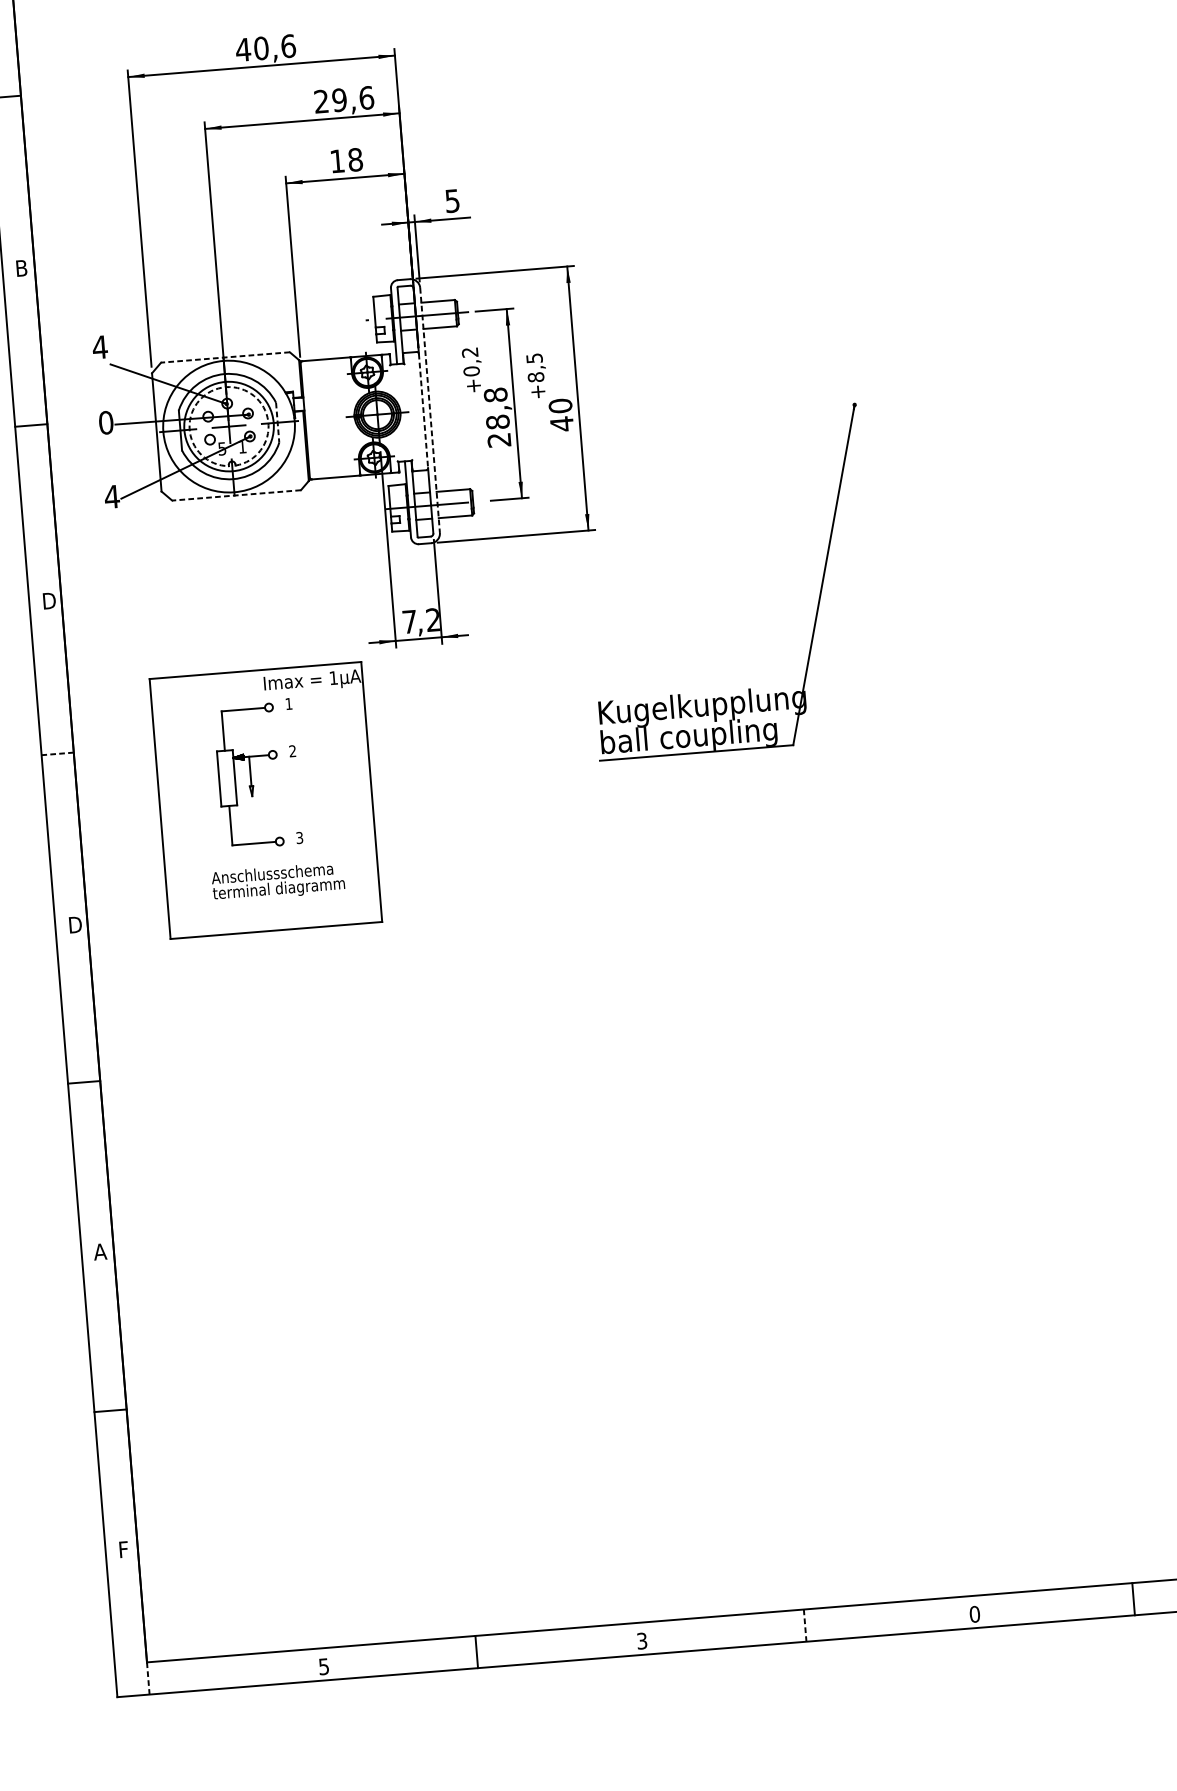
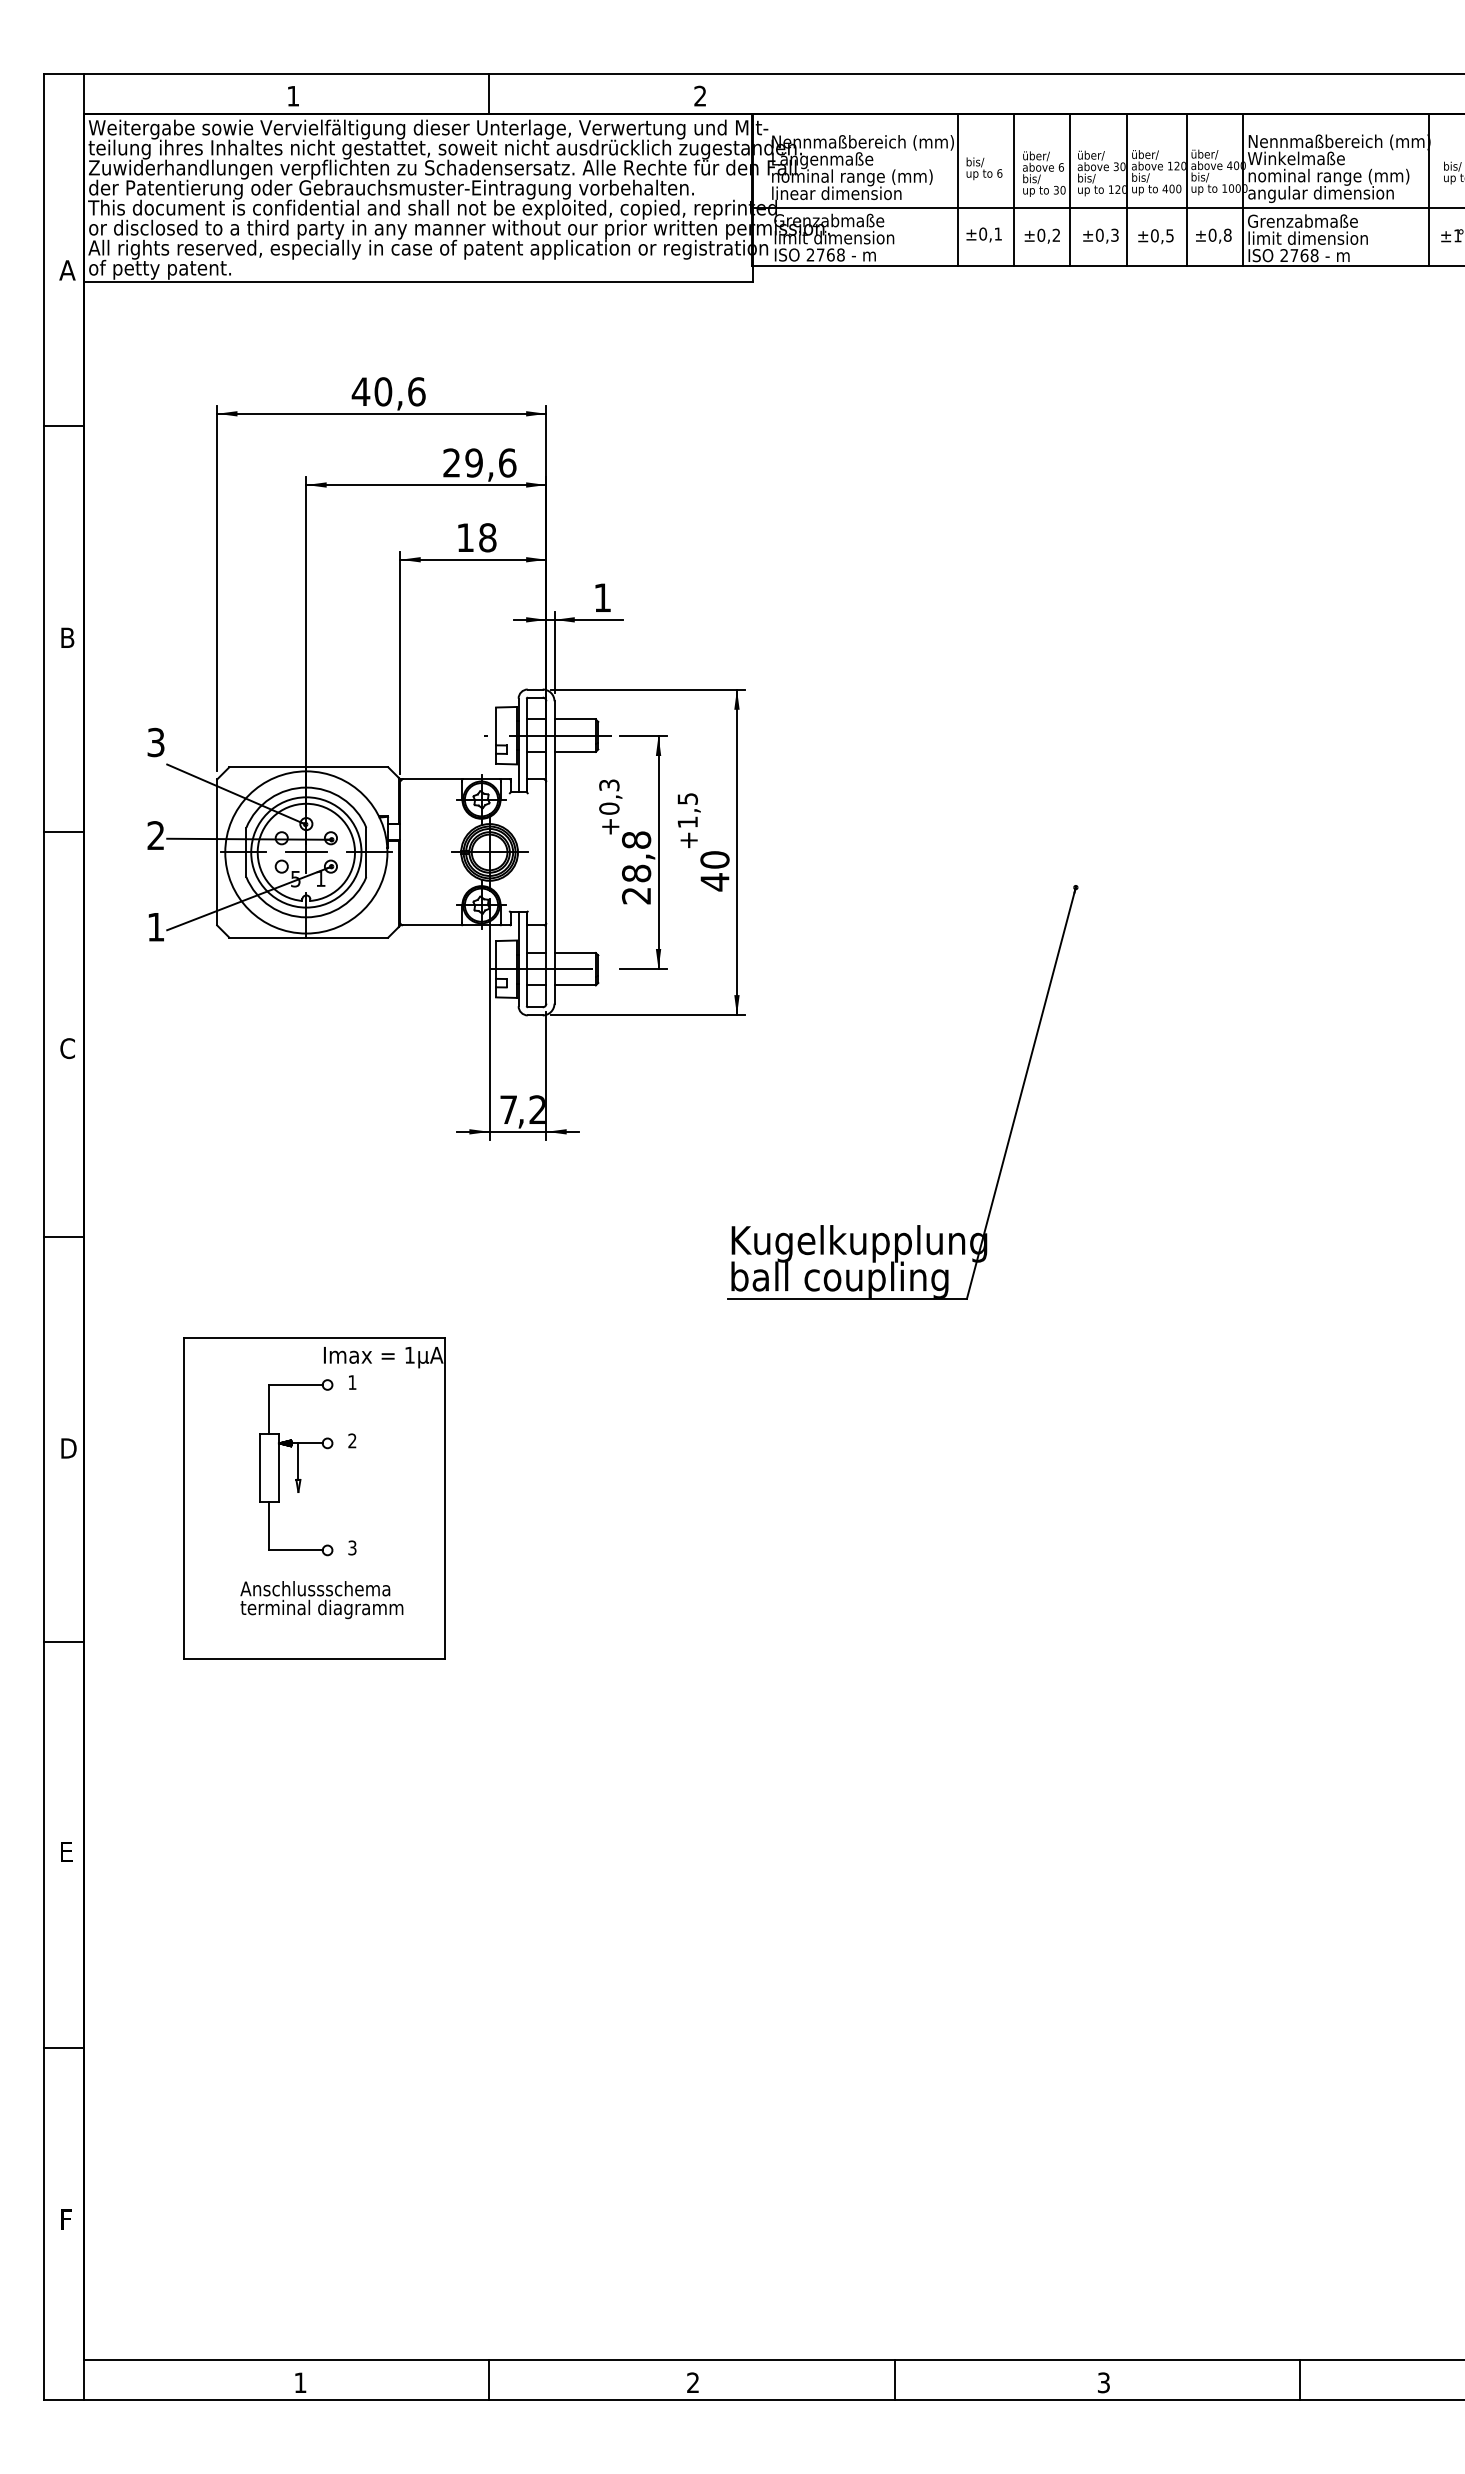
text: (452, 200) -> (602, 597), 5 -> 1
text: (99, 347) -> (155, 742), 4 -> 3
text: (470, 352) -> (609, 785), +0,2 -> +0,3
line: (225, 357) -> (308, 767), dashed -> solid
text: (535, 377) -> (687, 822), +8,5 -> +1,5
arc: (225, 386) -> (306, 803), dashed -> solid
line: (423, 410) -> (546, 852), dashed -> solid
line: (430, 410) -> (554, 852), dashed -> solid
text: (105, 422) -> (155, 835), 0 -> 2
line: (277, 422) -> (366, 852), dashed -> solid
line: (236, 495) -> (308, 937), dashed -> solid
text: (111, 497) -> (155, 927), 4 -> 1
text: (49, 600) -> (68, 1048), D -> C
line: (57, 753) -> (63, 1236), dashed -> solid
part: (265, 800) -> (314, 1498), moved
text: (99, 1251) -> (66, 1851), A -> E
text: (974, 1614) -> (1103, 2382), 0 -> 3
line: (805, 1625) -> (894, 2379), dashed -> solid
text: (642, 1640) -> (693, 2382), 3 -> 2
text: (324, 1666) -> (300, 2382), 5 -> 1
line: (148, 1678) -> (83, 2379), dashed -> solid

